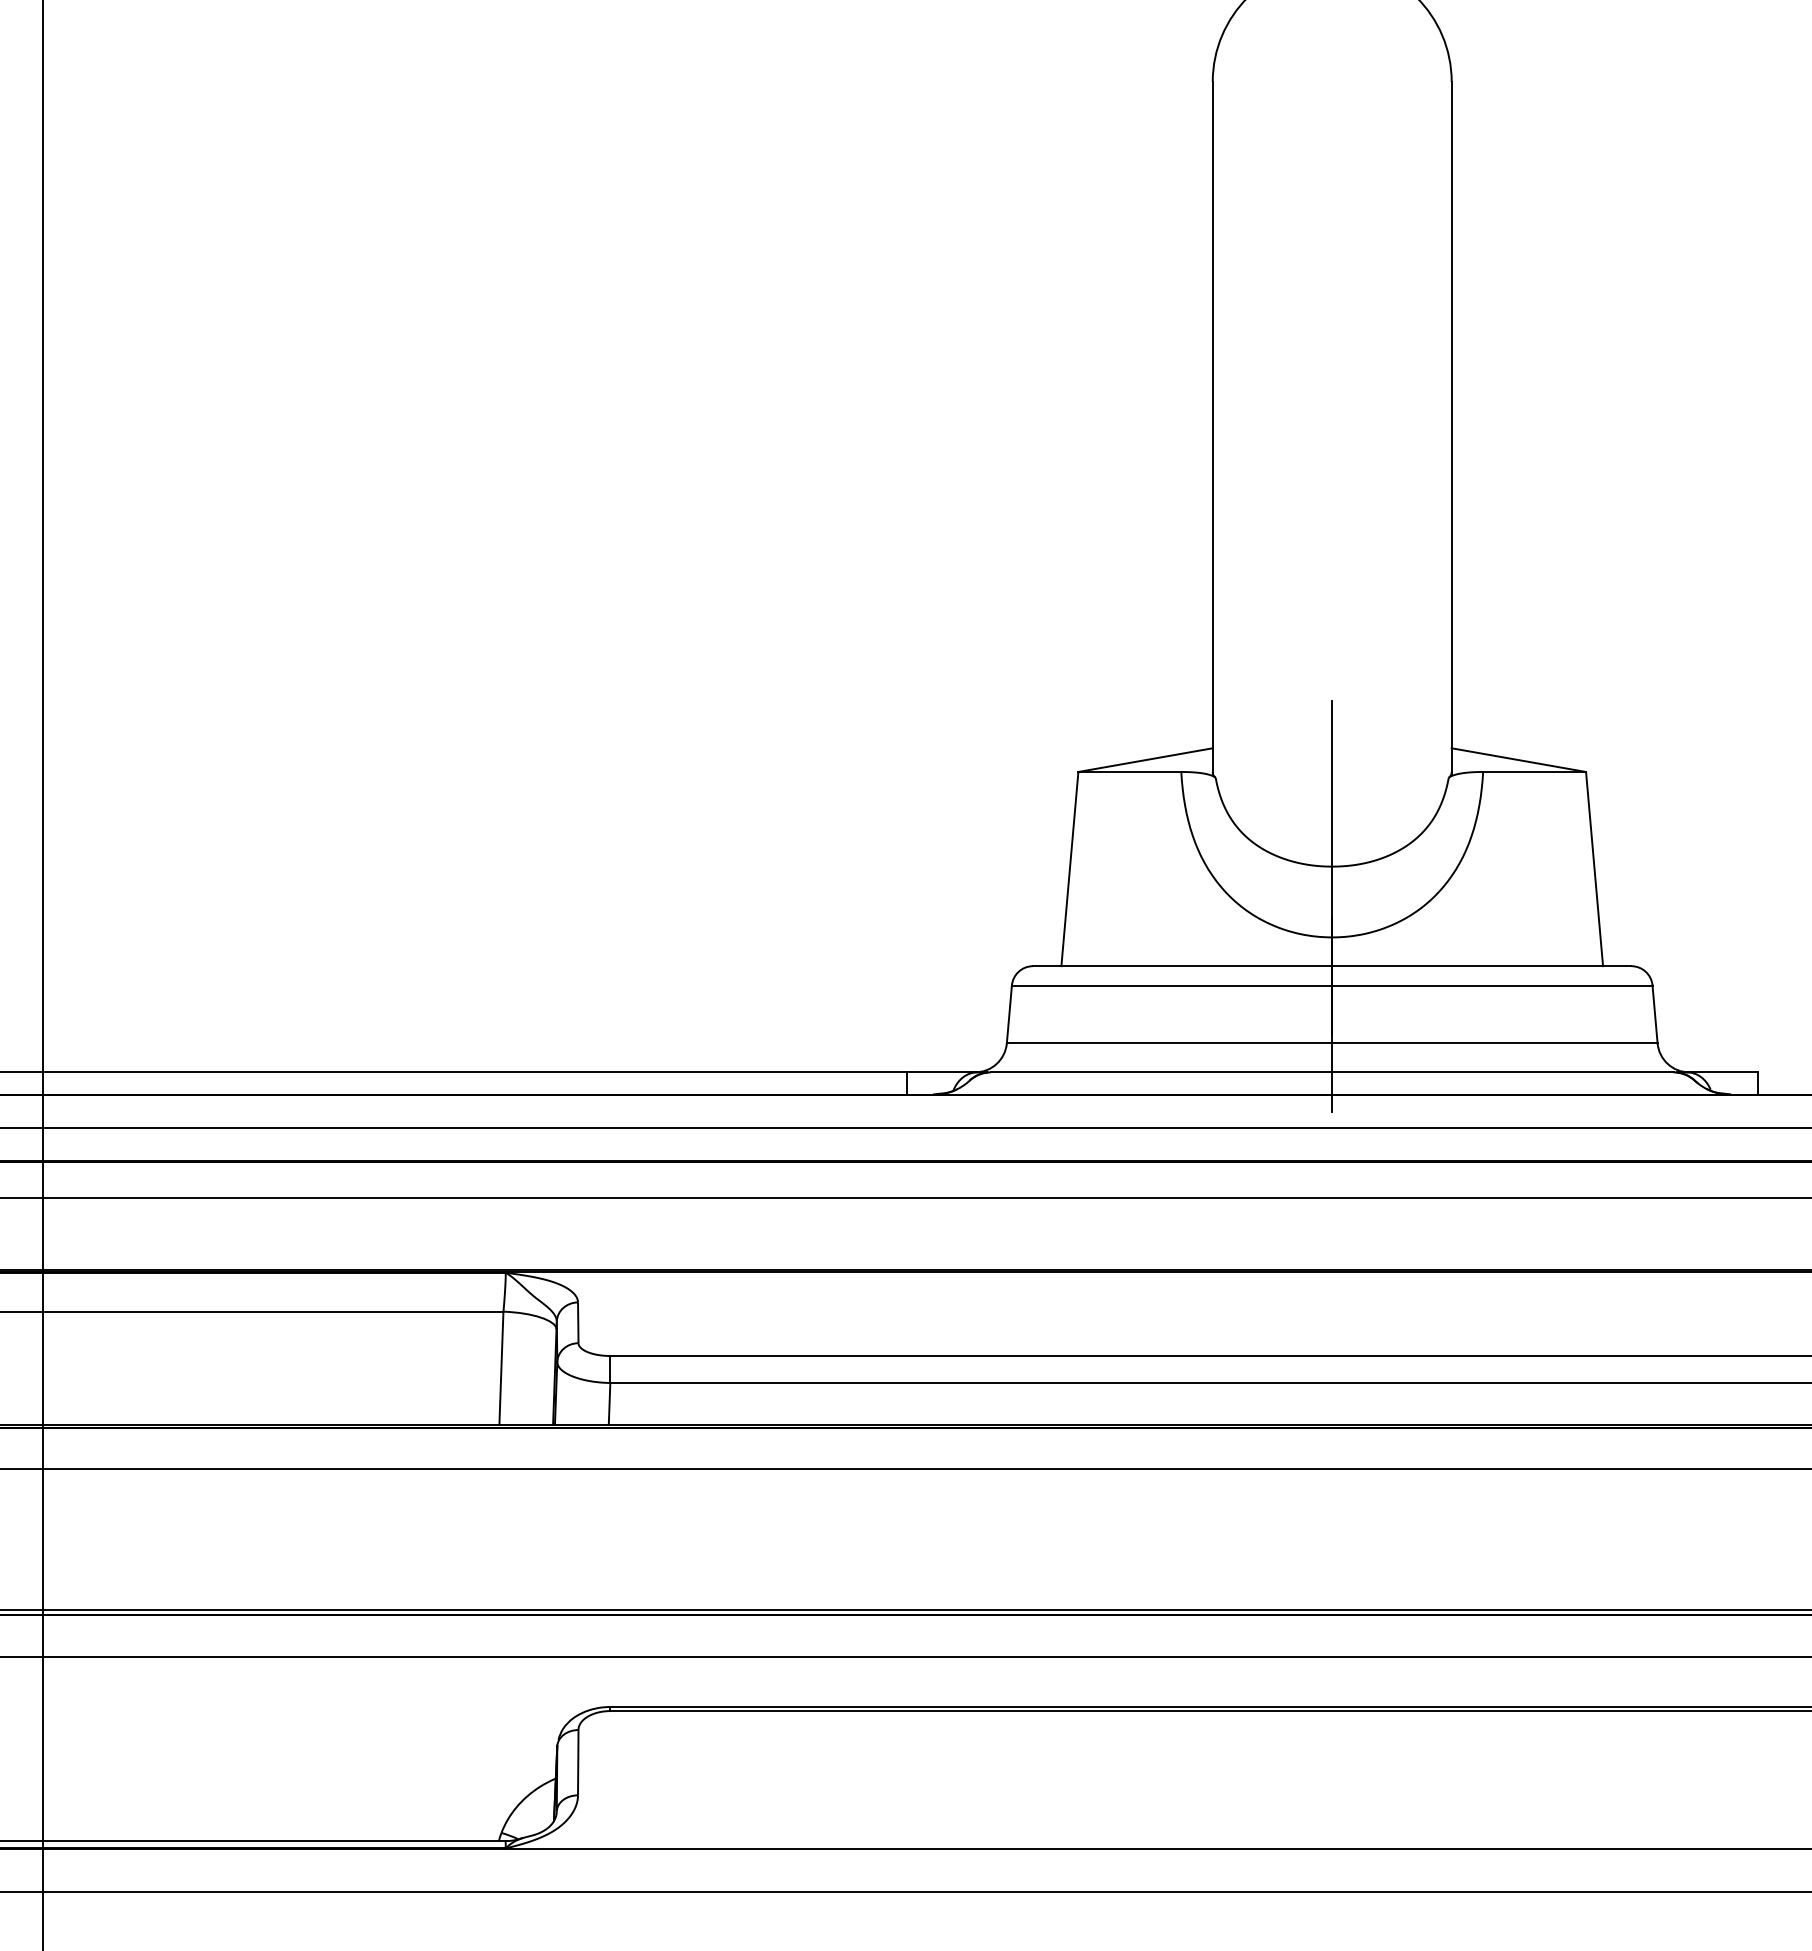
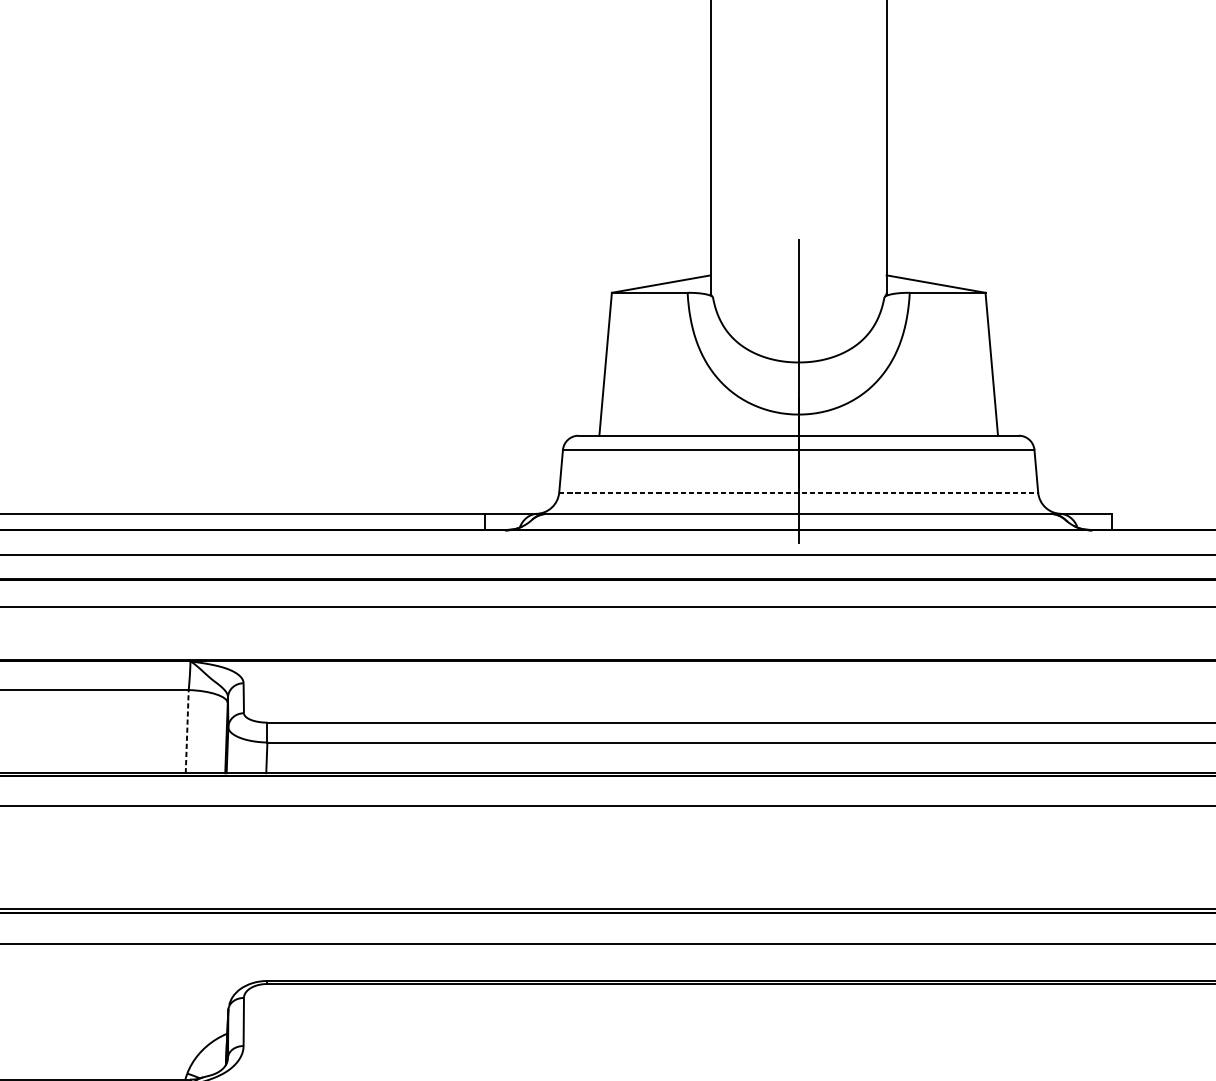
line: (1332, 1043) -> (798, 492), solid -> dashed
line: (501, 1368) -> (187, 731), solid -> dashed

